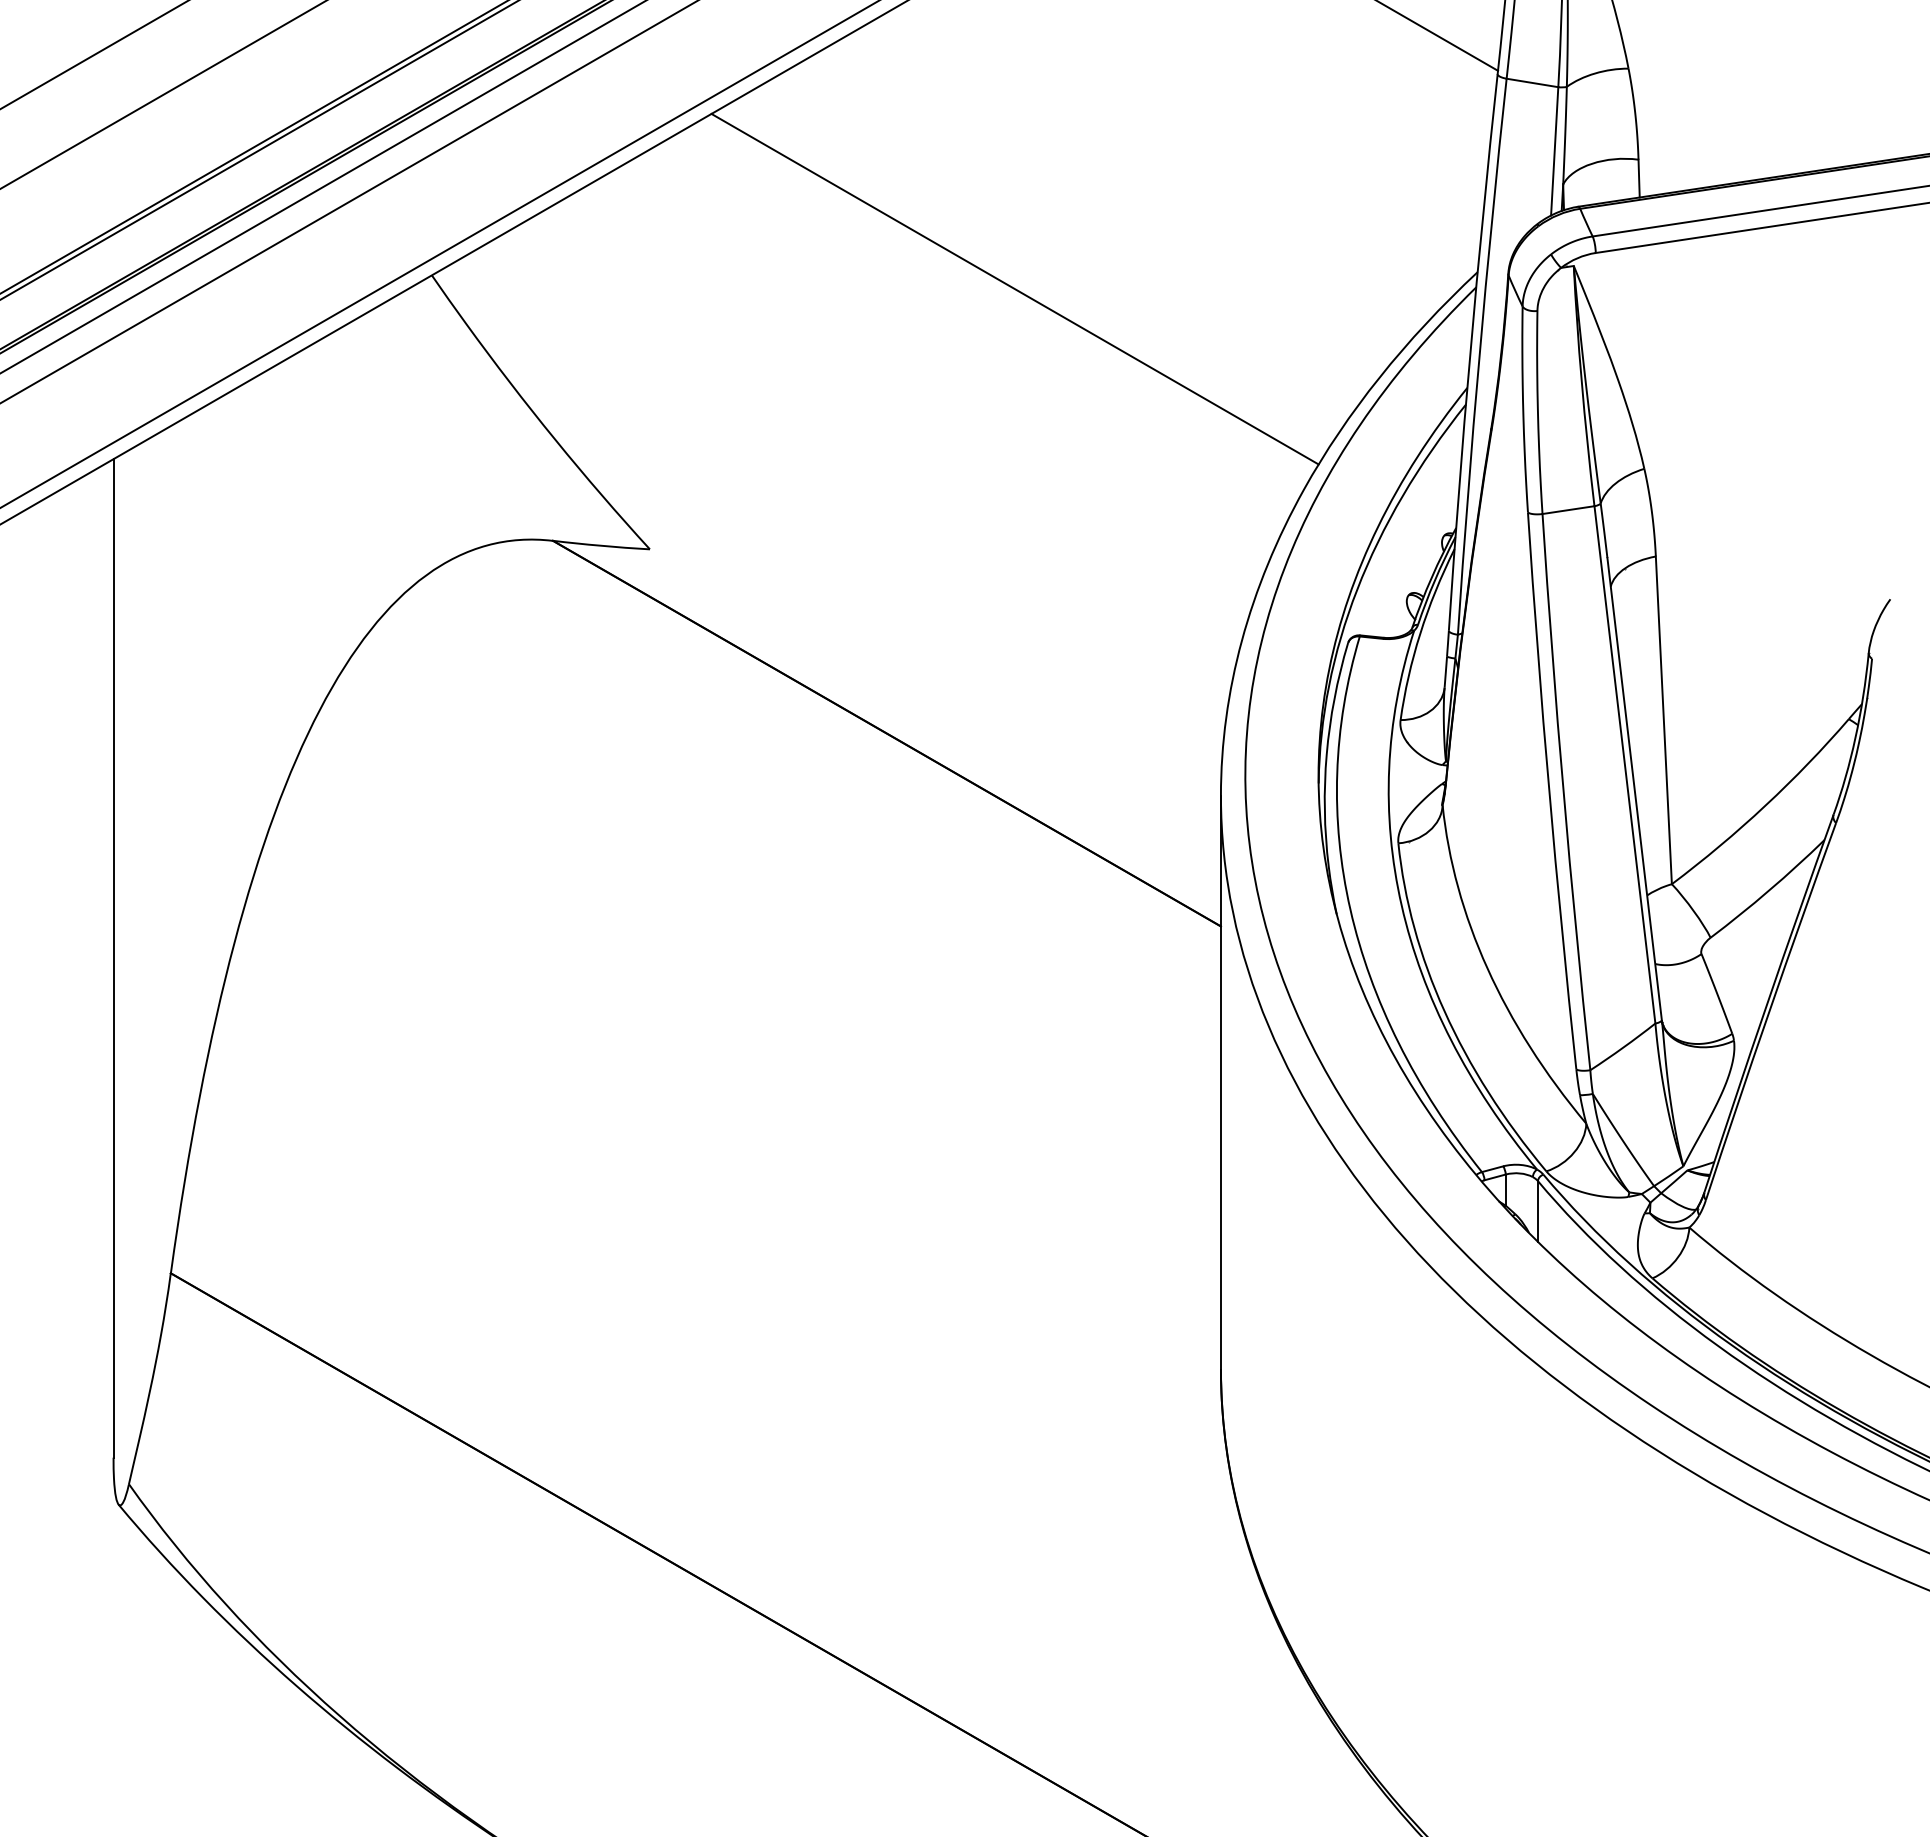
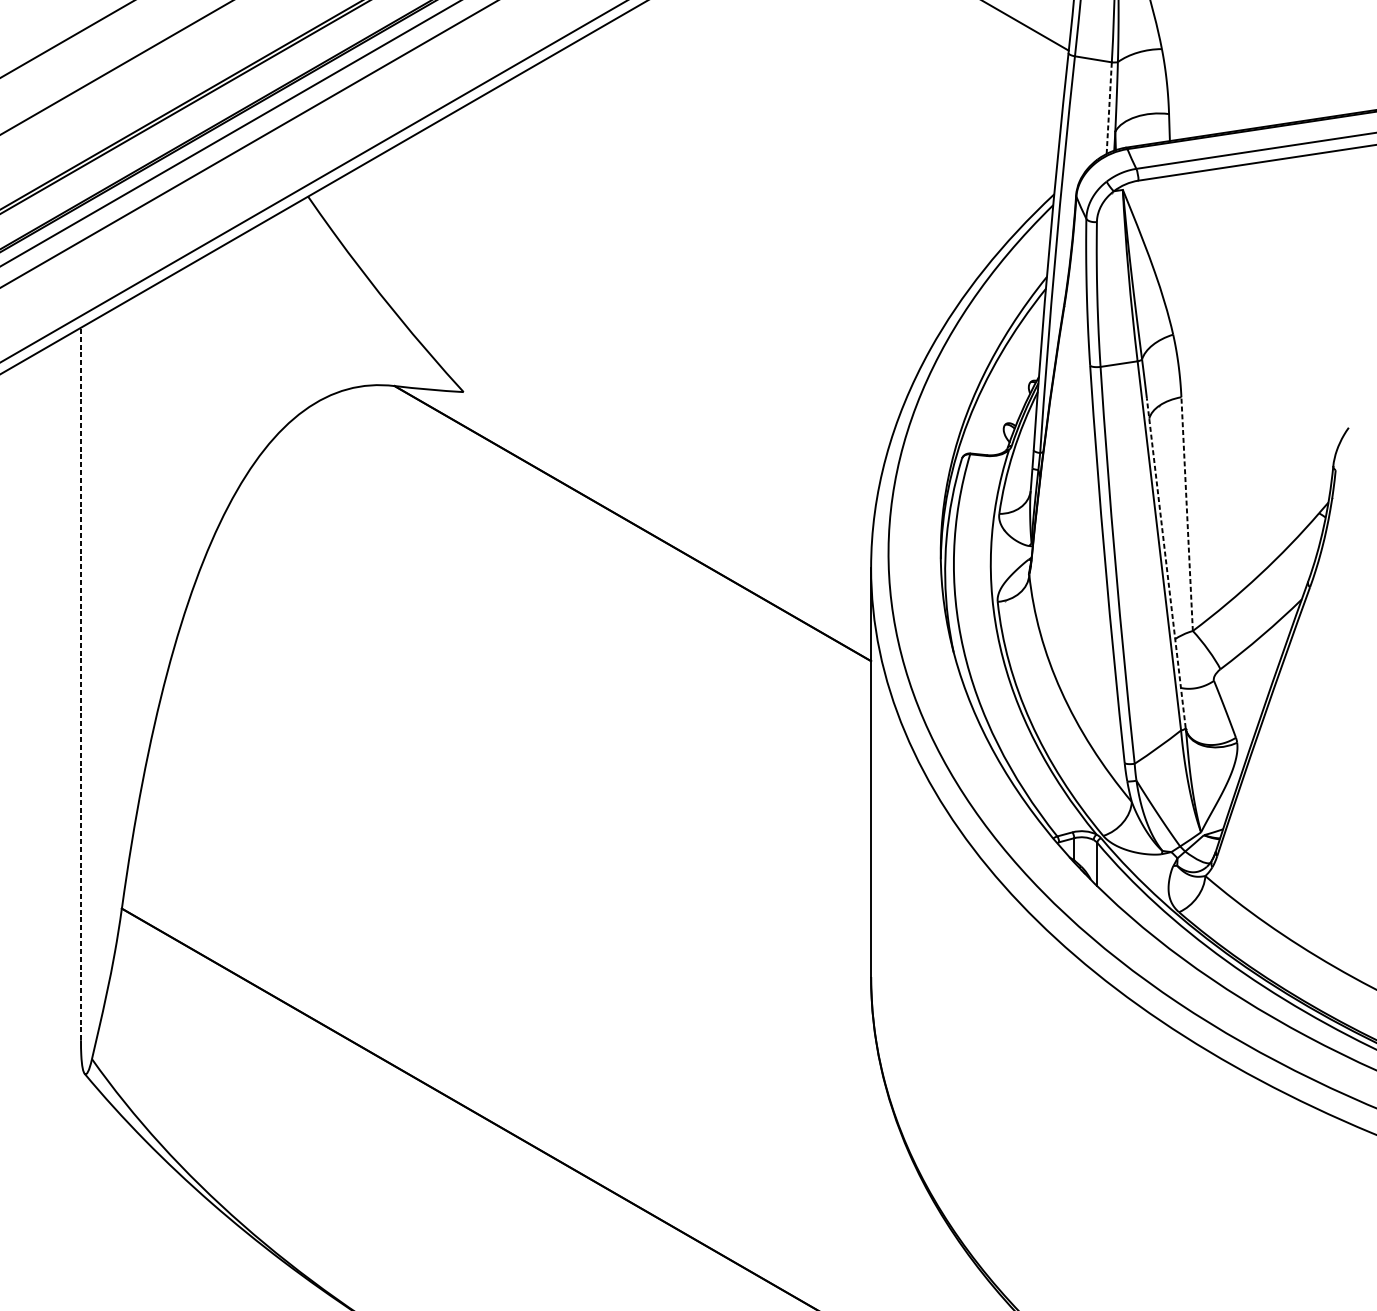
line: (1554, 150) -> (1109, 107), solid -> dashed
line: (1014, 288) -> (723, 205), removed
line: (1663, 719) -> (1186, 513), solid -> dashed
line: (1634, 789) -> (1166, 563), solid -> dashed
line: (113, 957) -> (80, 683), solid -> dashed

